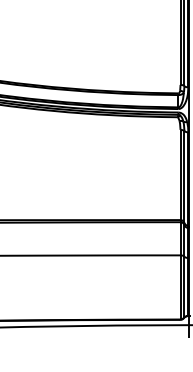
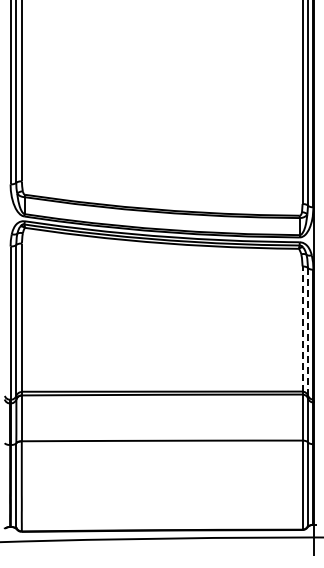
line: (180, 175) -> (302, 329), solid -> dashed
line: (184, 176) -> (308, 331), solid -> dashed

